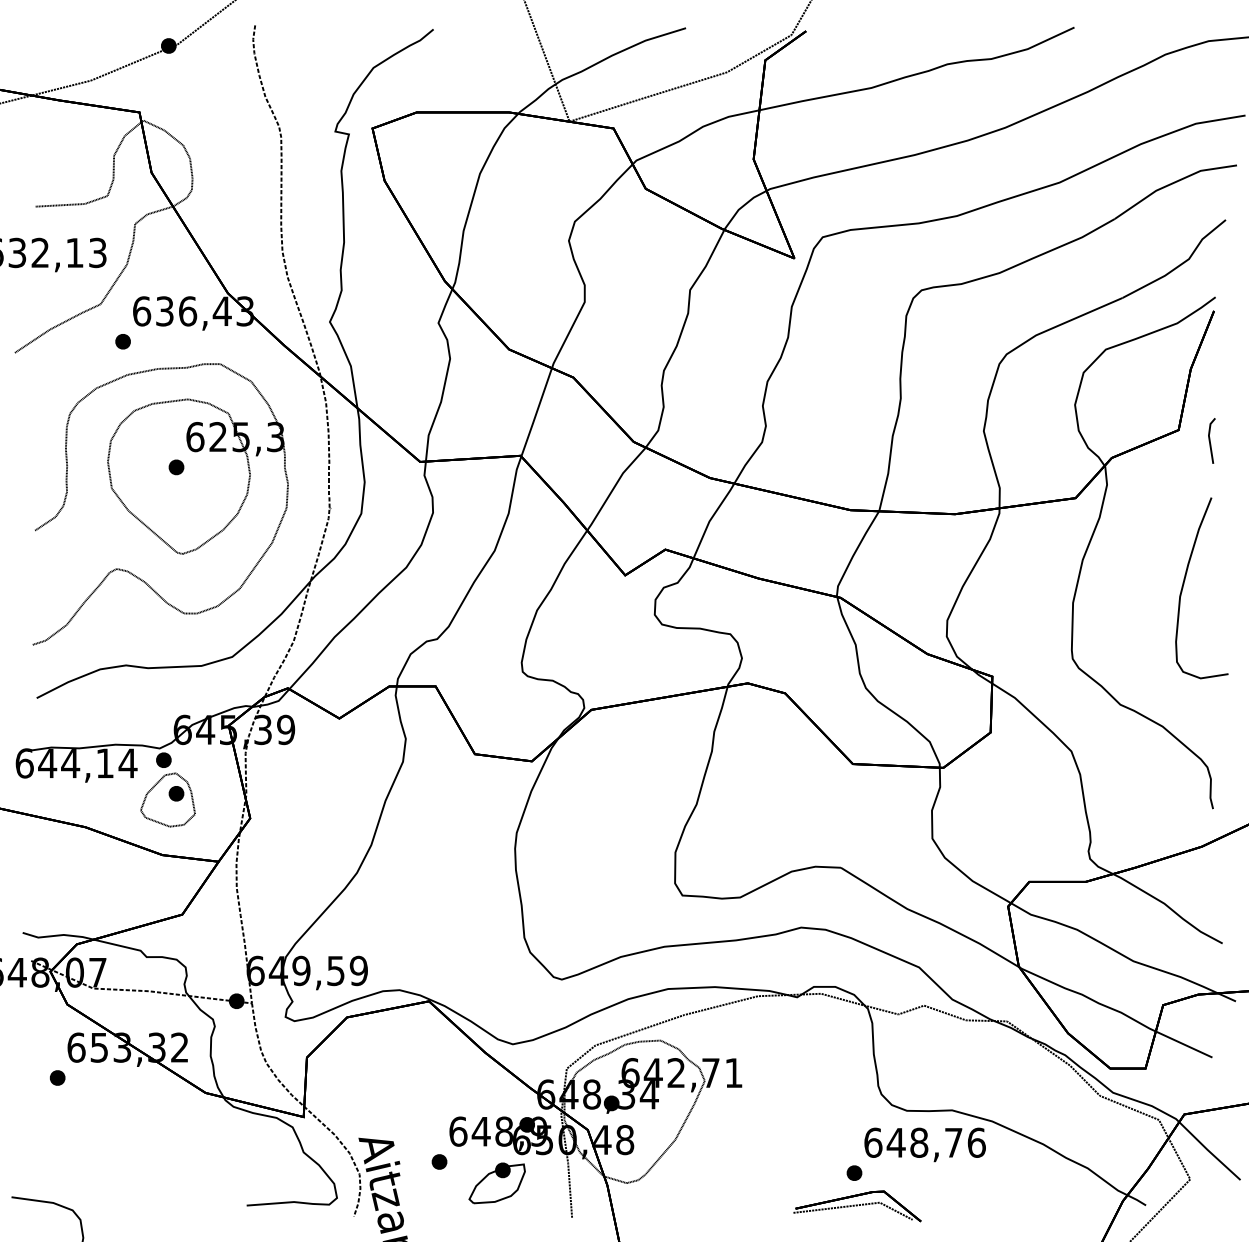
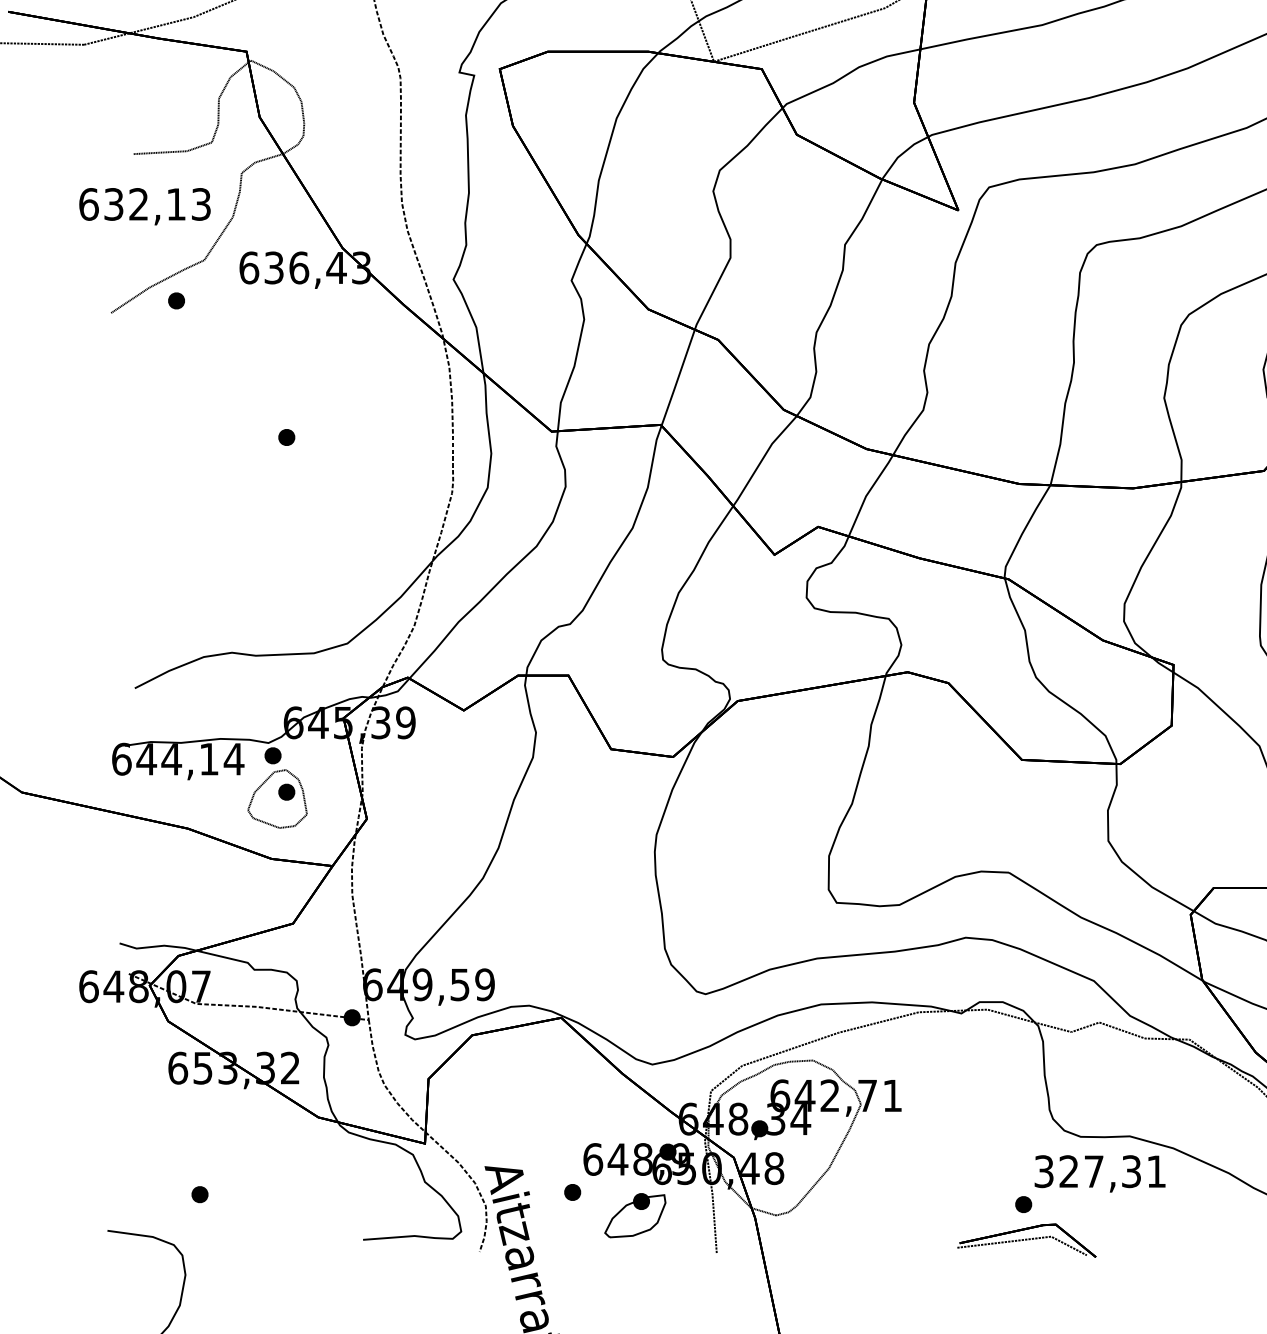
part: (122, 341) -> (175, 300), moved
part: (160, 504) -> (269, 477), removed
part: (57, 1077) -> (199, 1194), moved
text: (924, 1142) -> (1099, 1171), 648,76 -> 327,31

